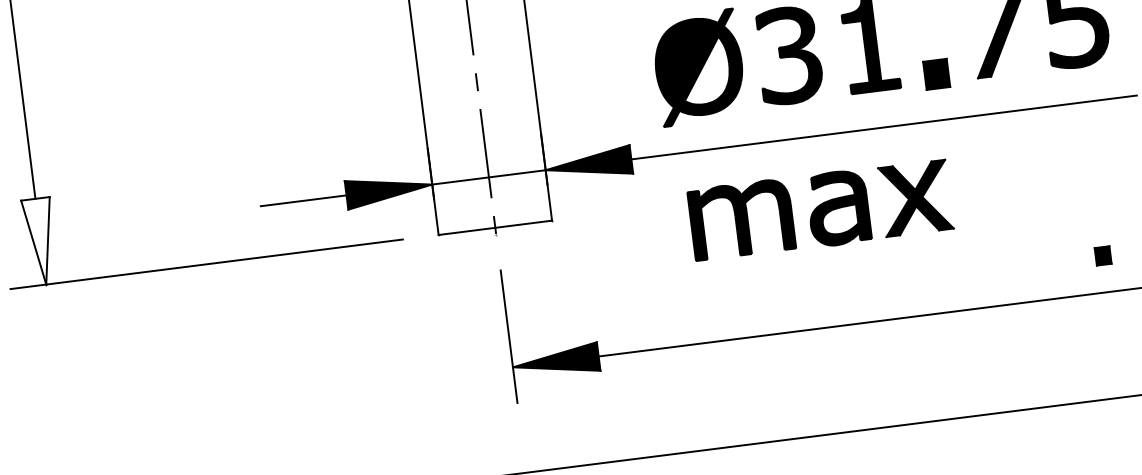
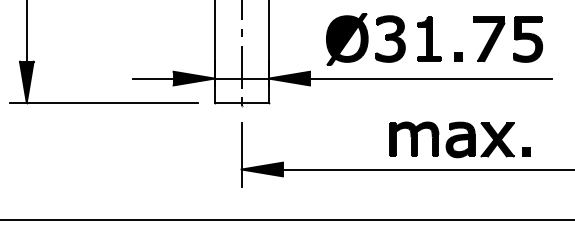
part: (935, 74) -> (458, 56), size x0.62
part: (819, 209) -> (451, 139), moved
fill: (40, 240) -> (26, 81), added

